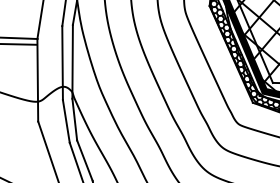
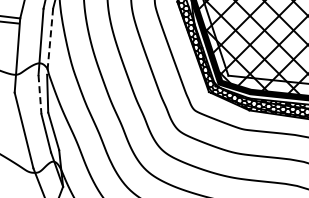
line: (73, 62) -> (50, 42), solid -> dashed
line: (65, 121) -> (39, 94), solid -> dashed

